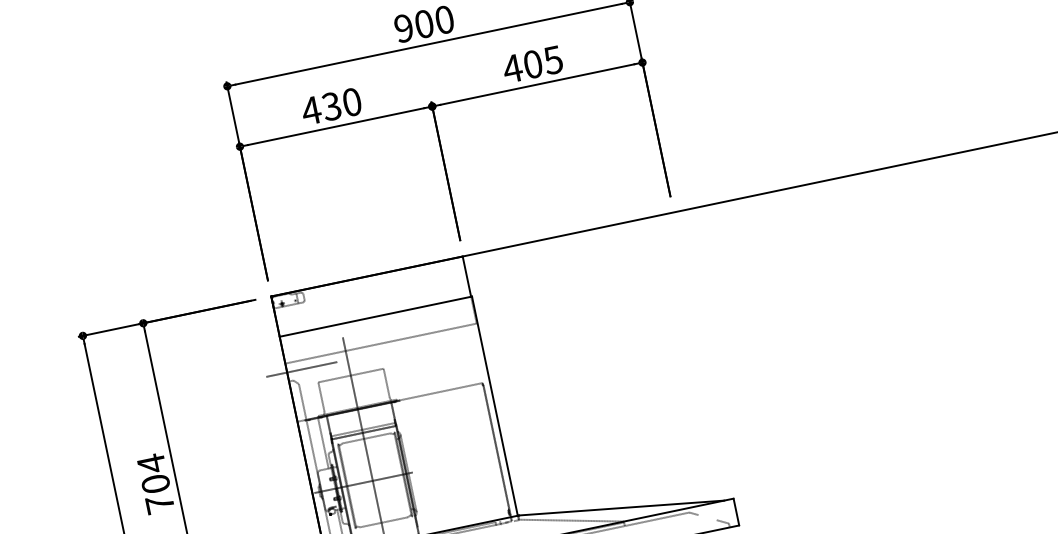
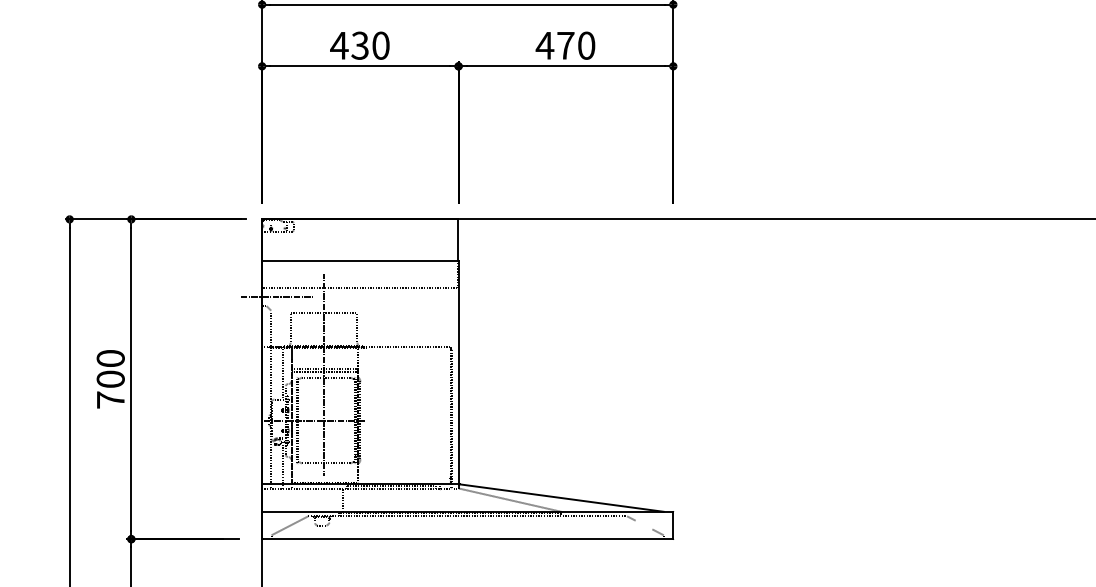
text: (543, 62) -> (576, 45), 405 -> 470
text: (151, 463) -> (110, 358), 704 -> 700

